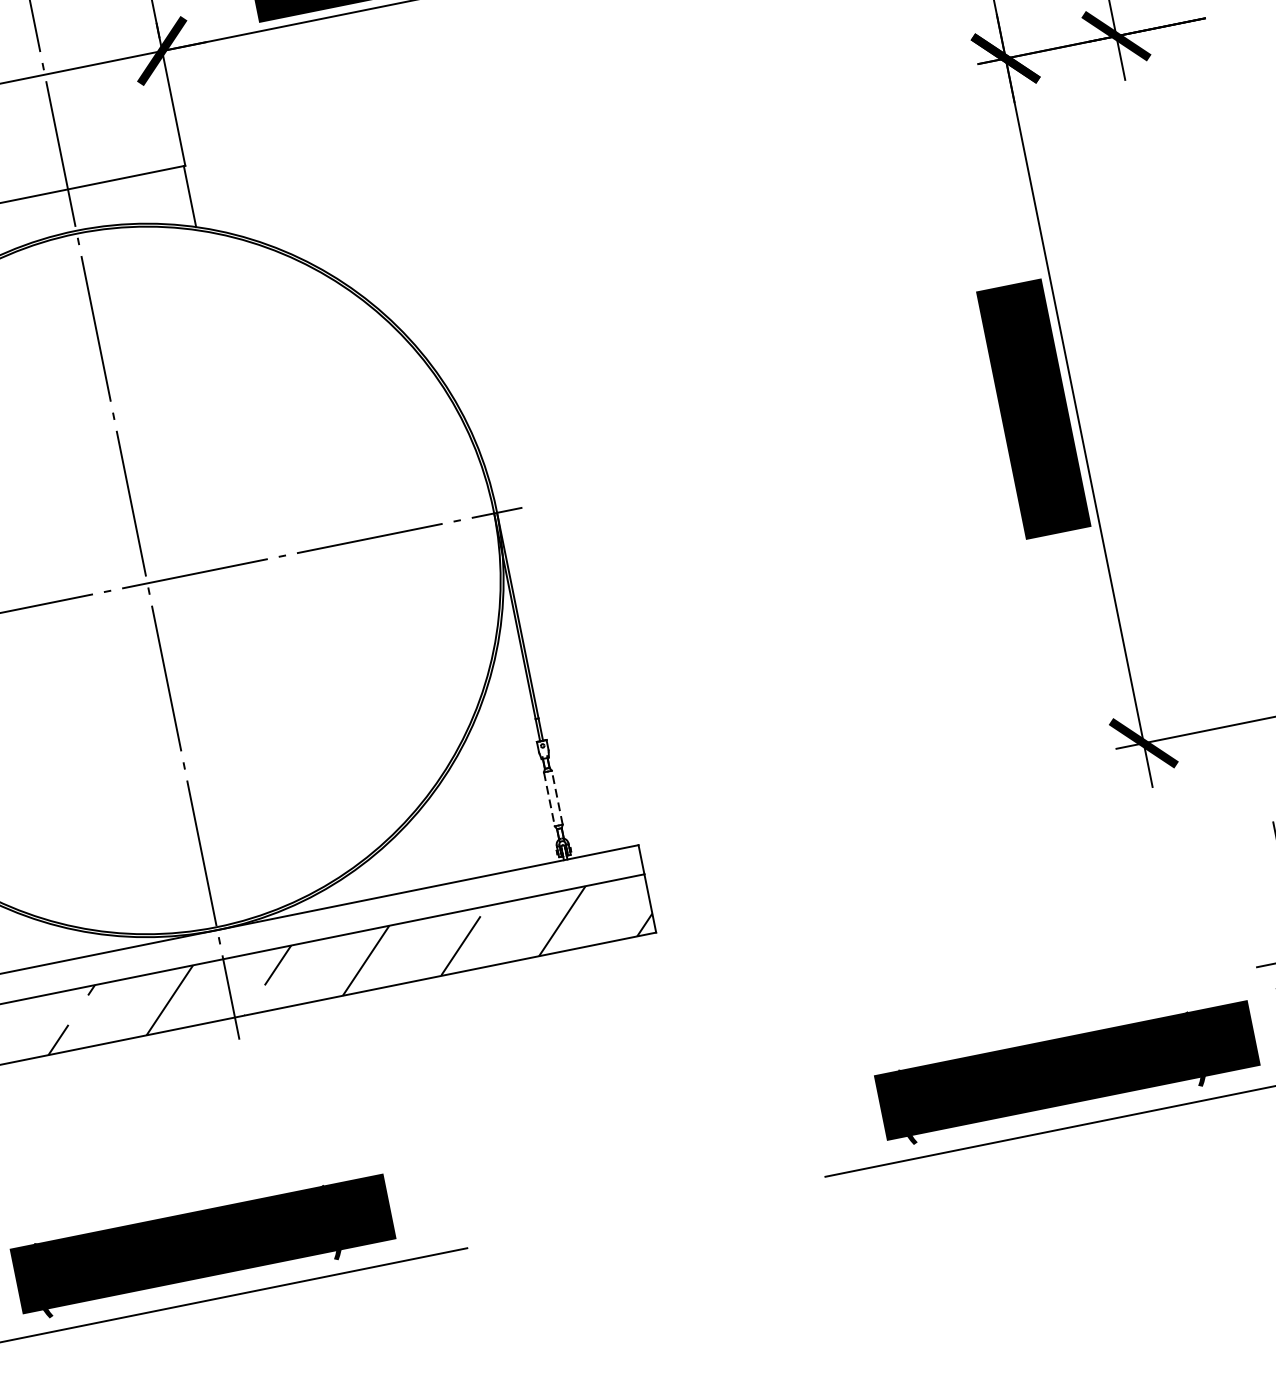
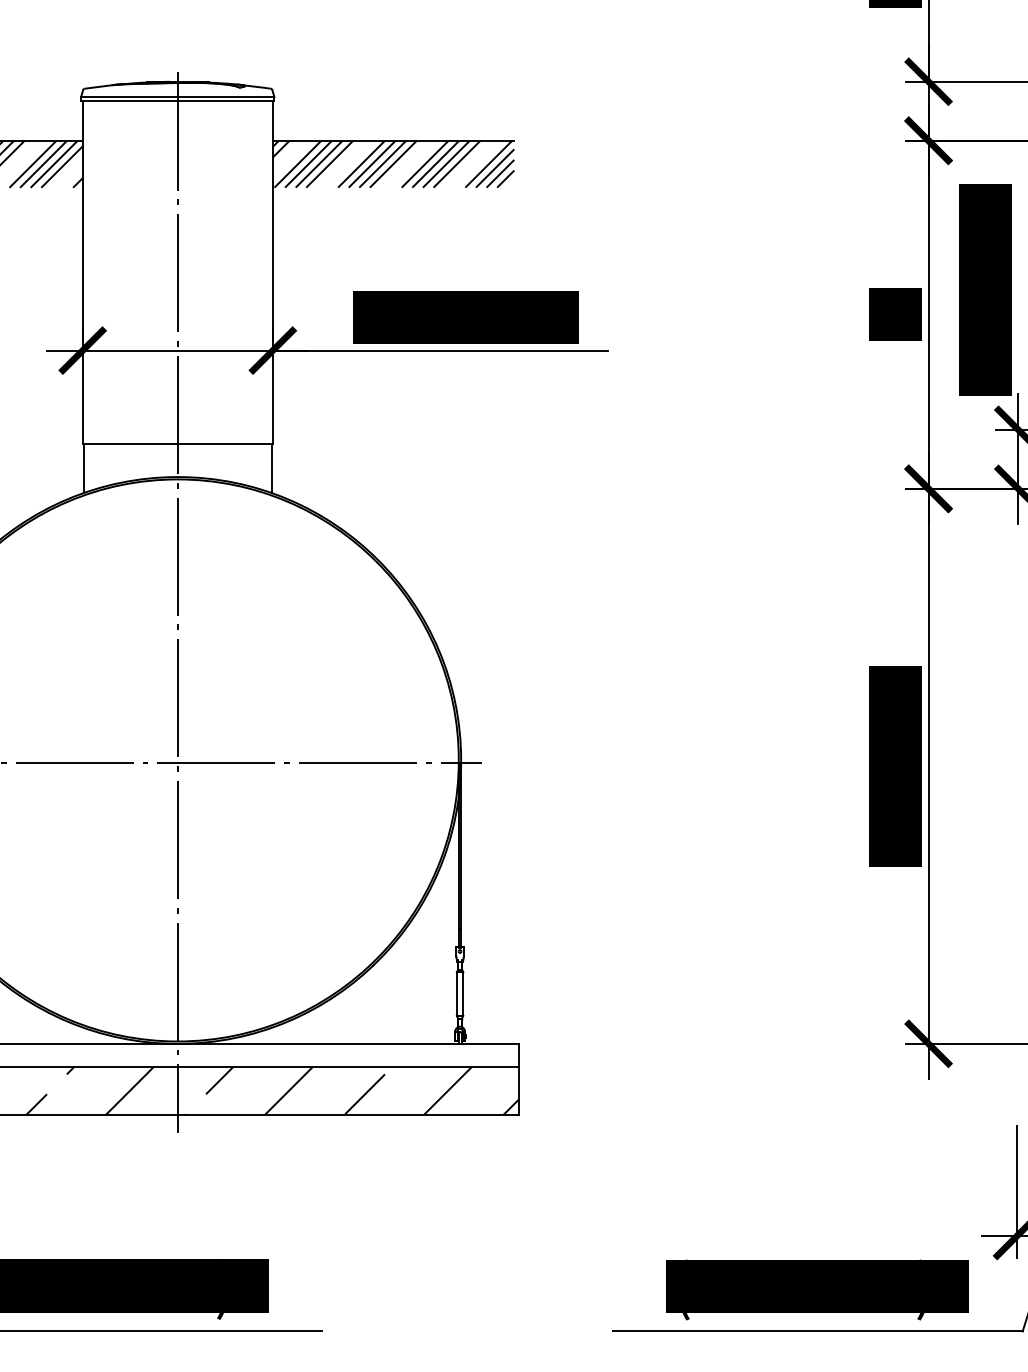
line: (557, 798) -> (463, 994), dashed -> solid
line: (548, 799) -> (456, 994), dashed -> solid

